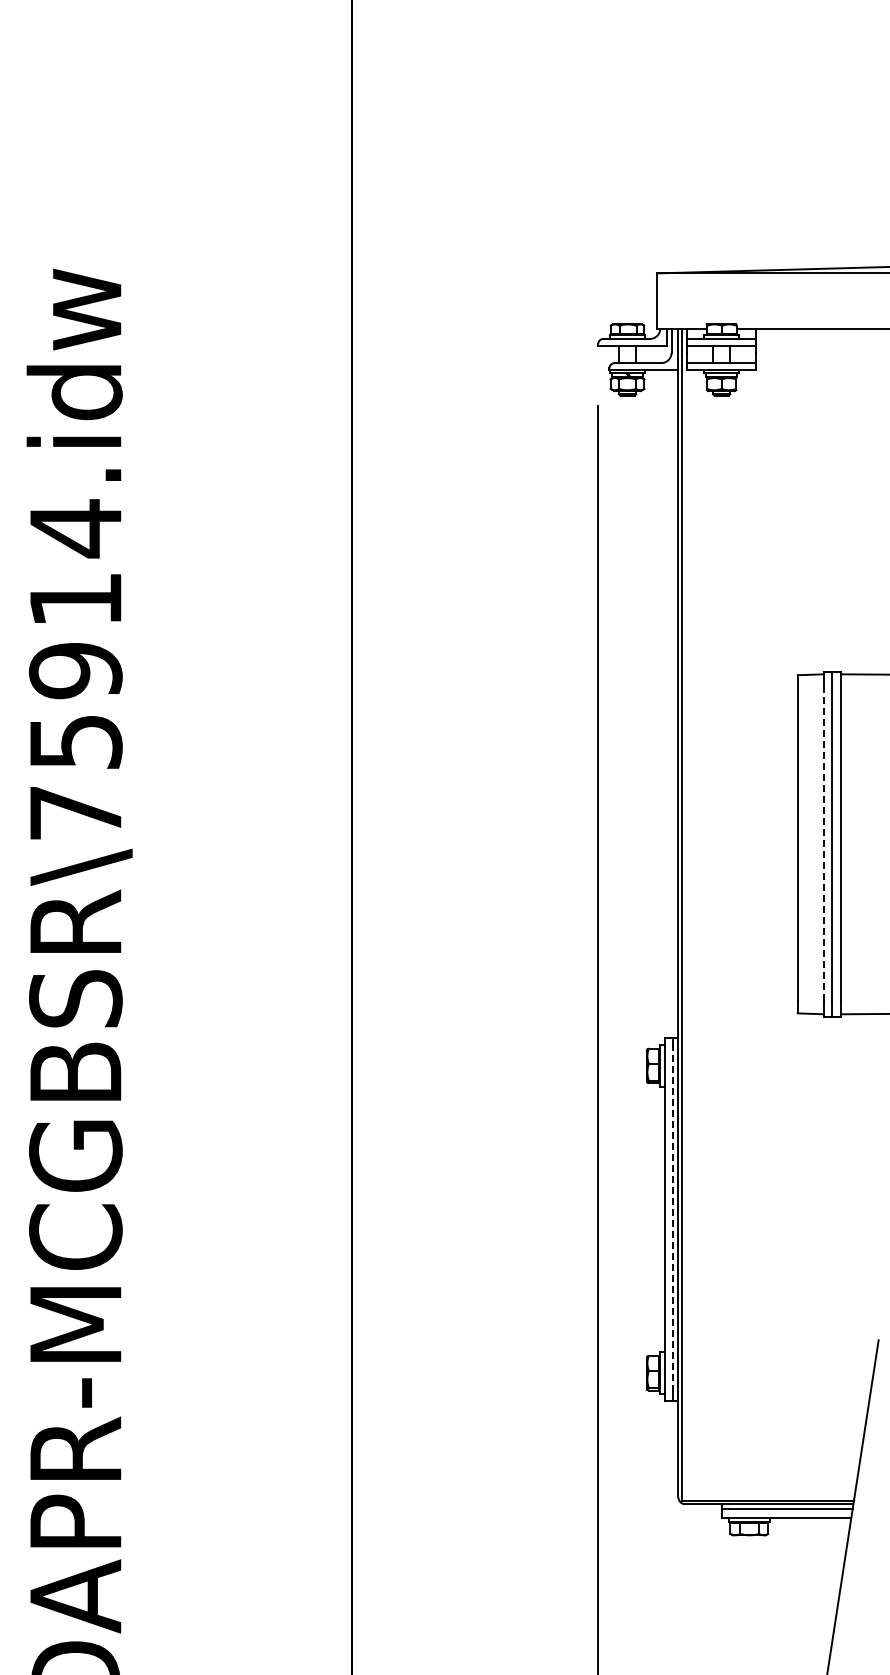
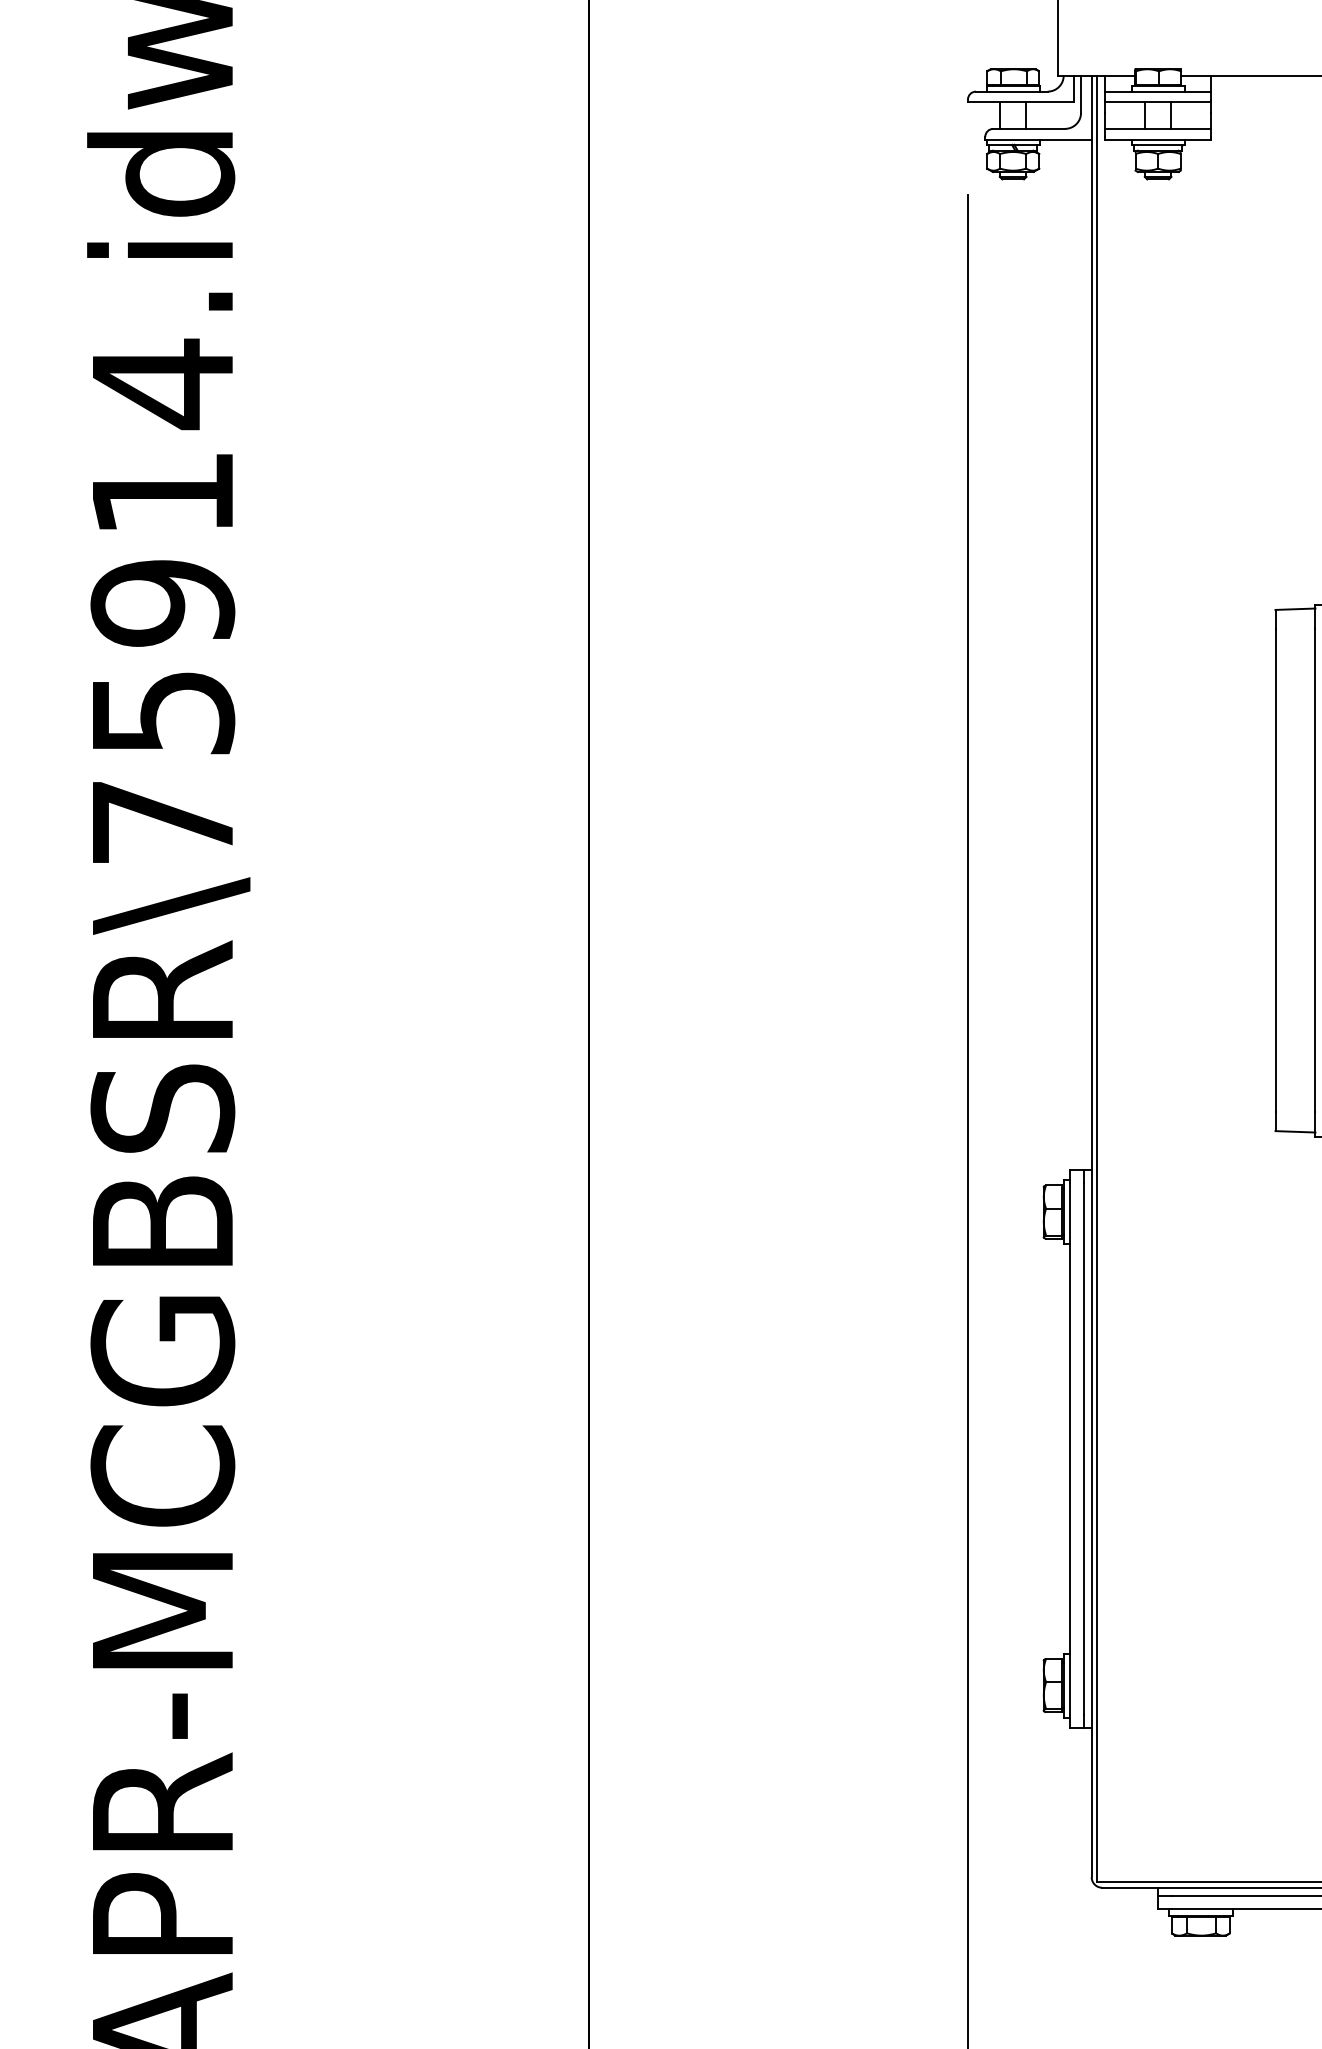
line: (823, 844) -> (1315, 870), dashed -> solid
line: (673, 1219) -> (1084, 1448), dashed -> solid

